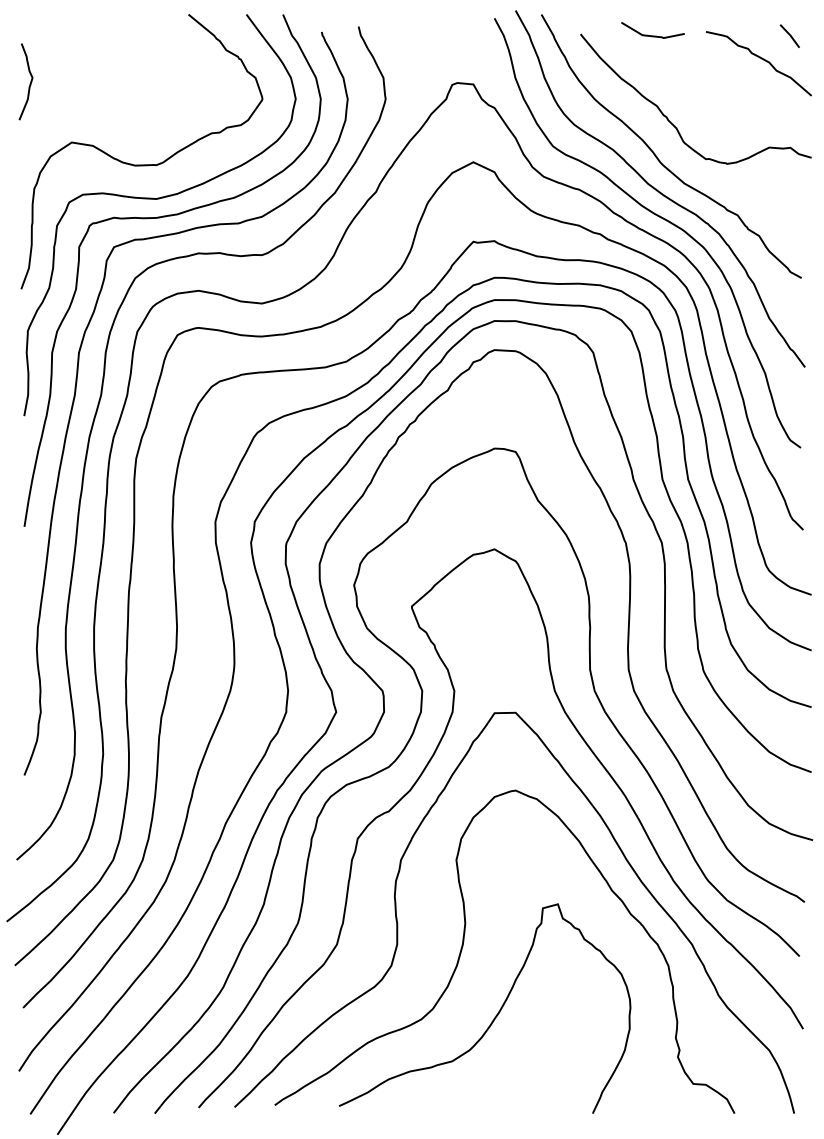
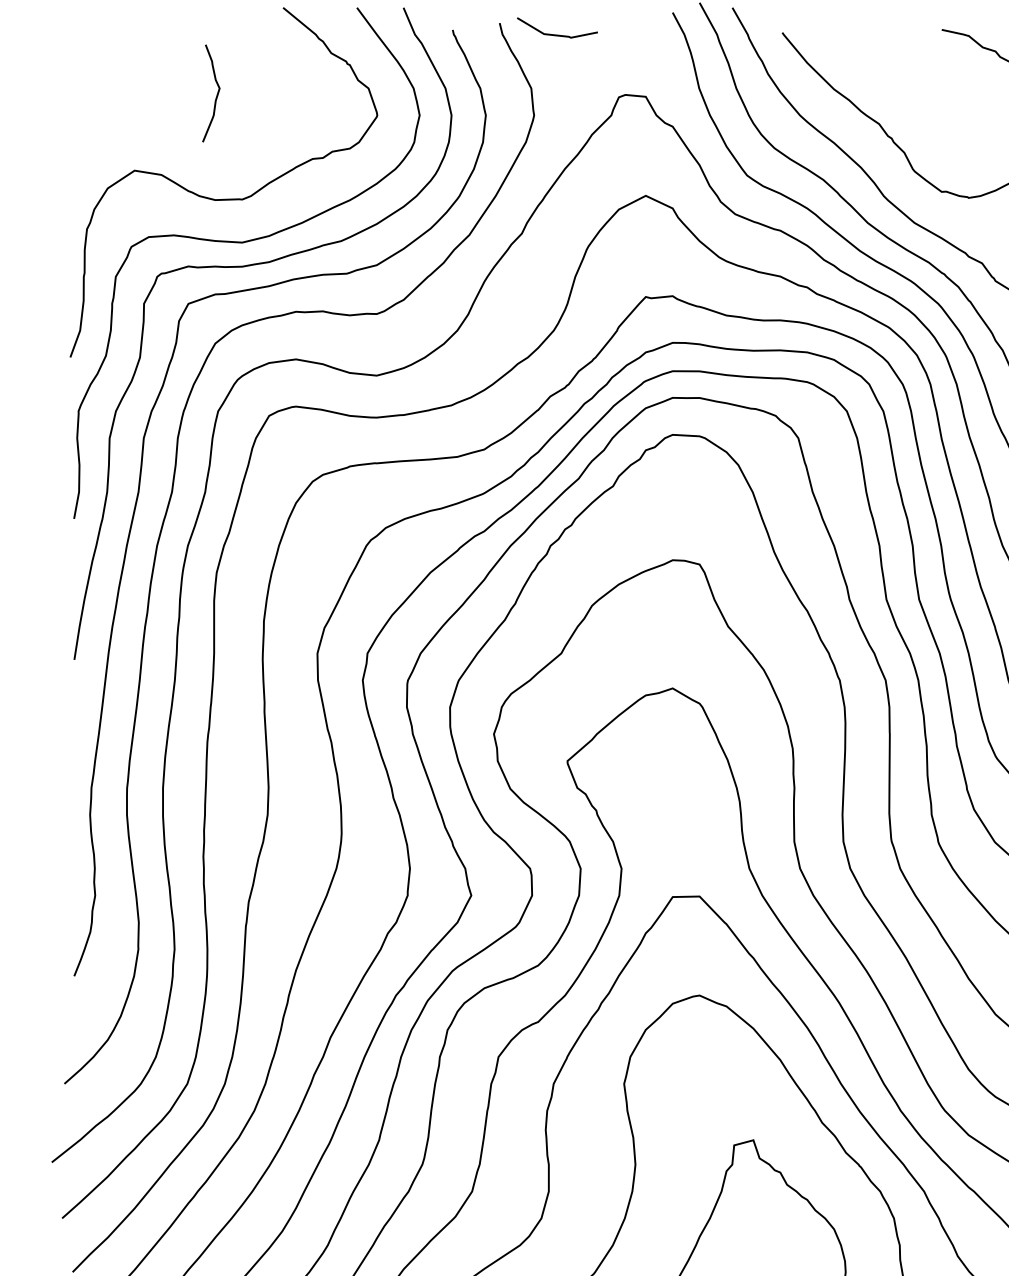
line: (652, 35) -> (556, 34), moved
curve: (29, 83) -> (215, 95), moved

